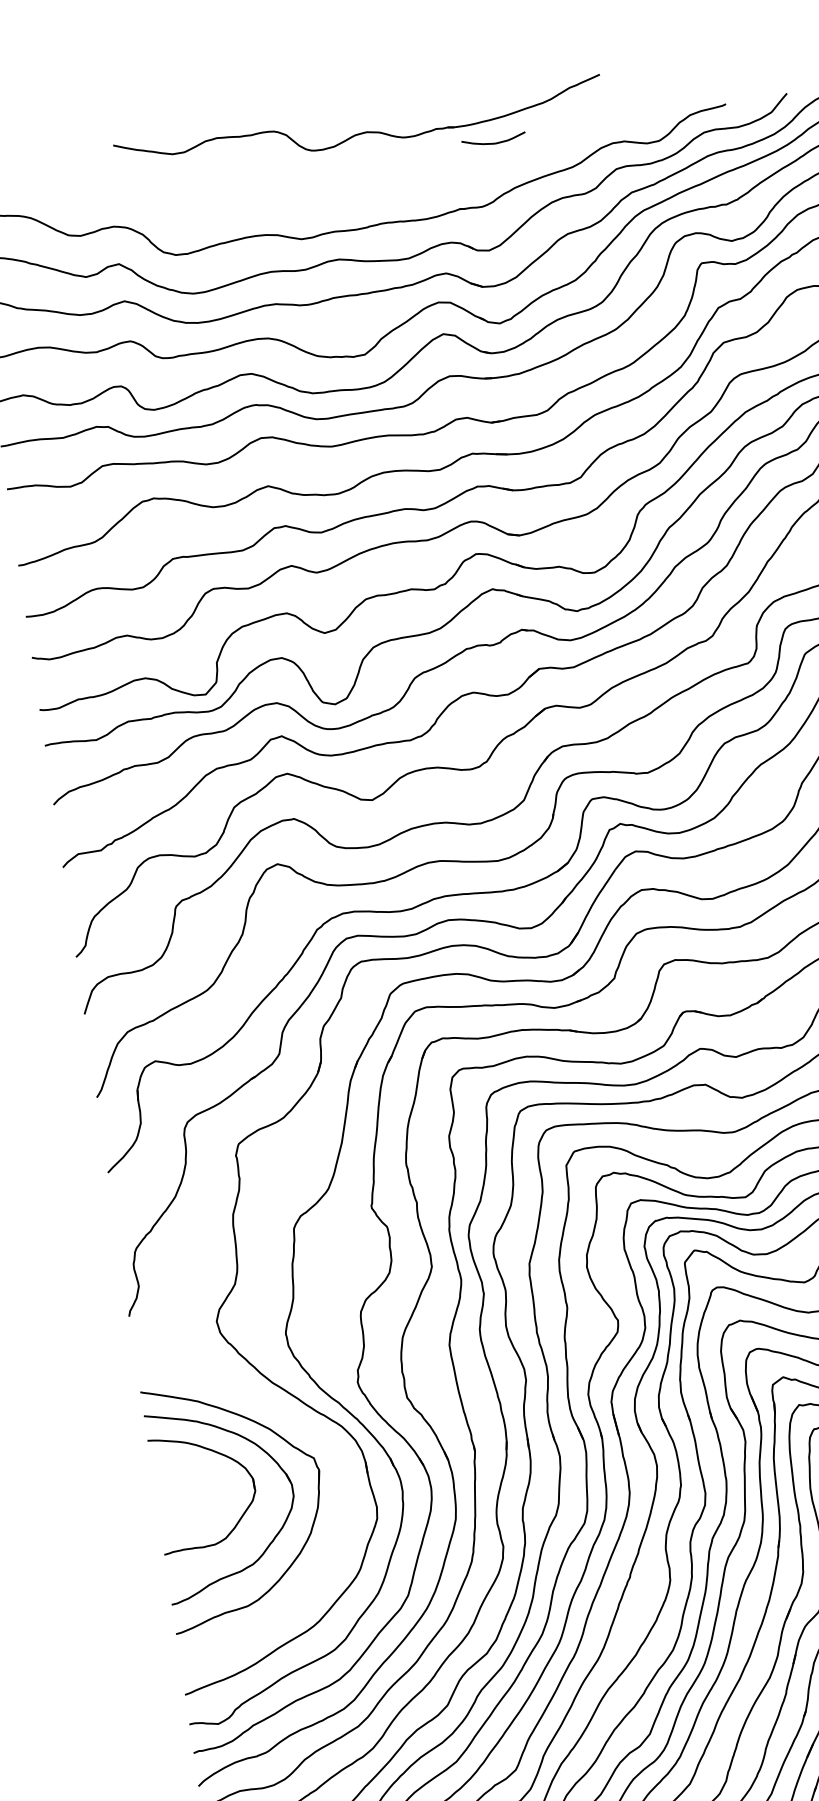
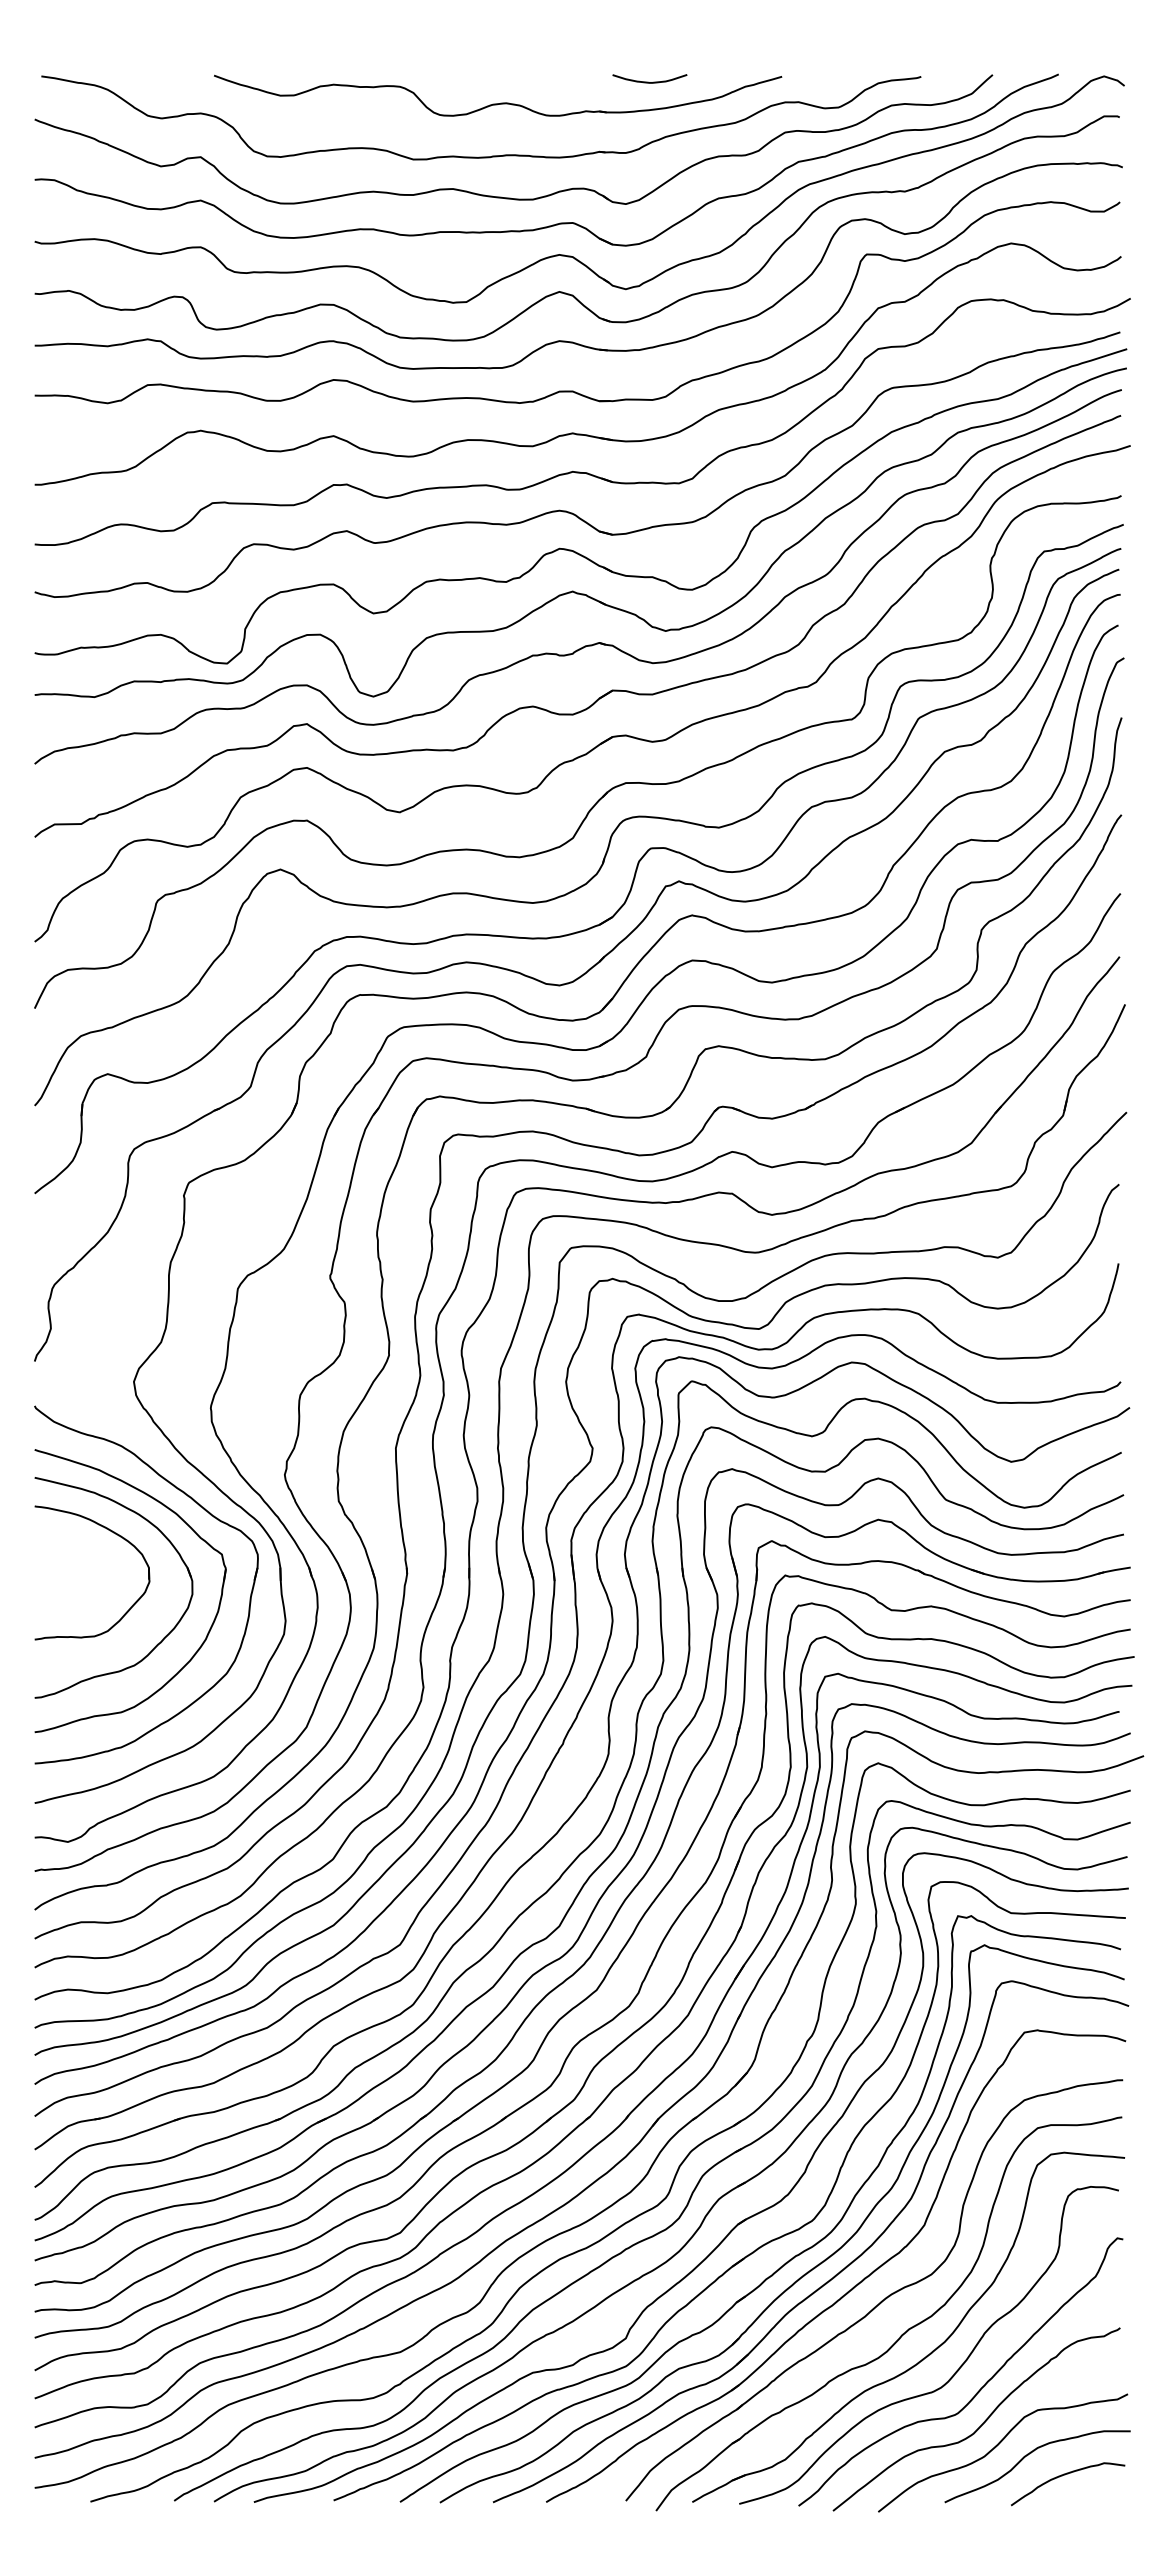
part: (361, 132) -> (500, 102), moved
part: (294, 1423) -> (205, 1511), added

